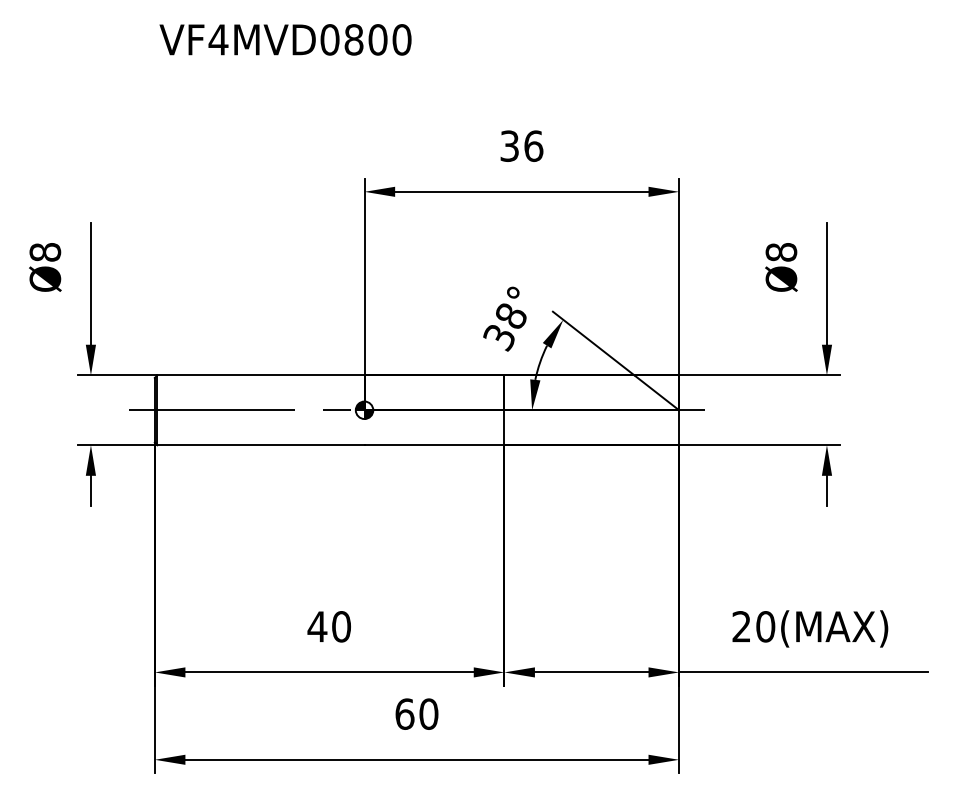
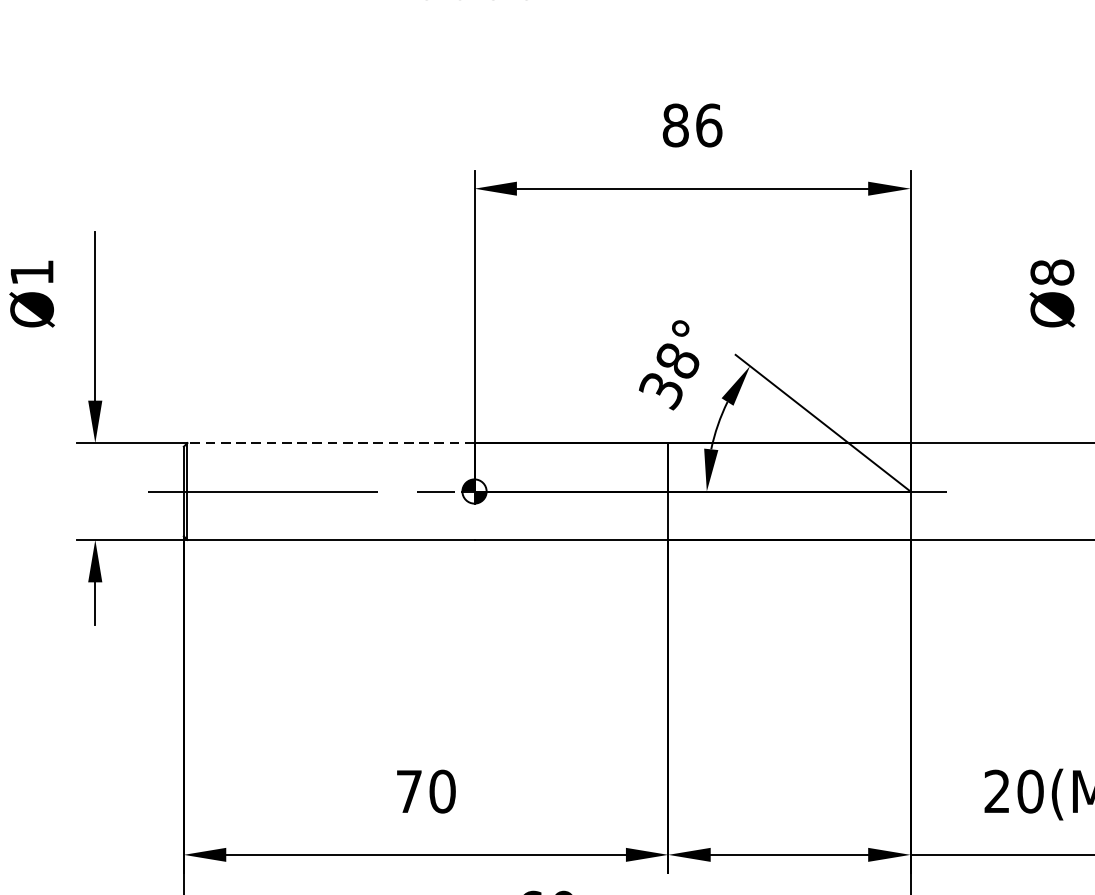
text: (509, 145) -> (675, 124), 36 -> 86
text: (45, 252) -> (32, 272), Ø8 -> Ø1
line: (261, 375) -> (331, 443), solid -> dashed
text: (317, 626) -> (409, 791), 40 -> 70

